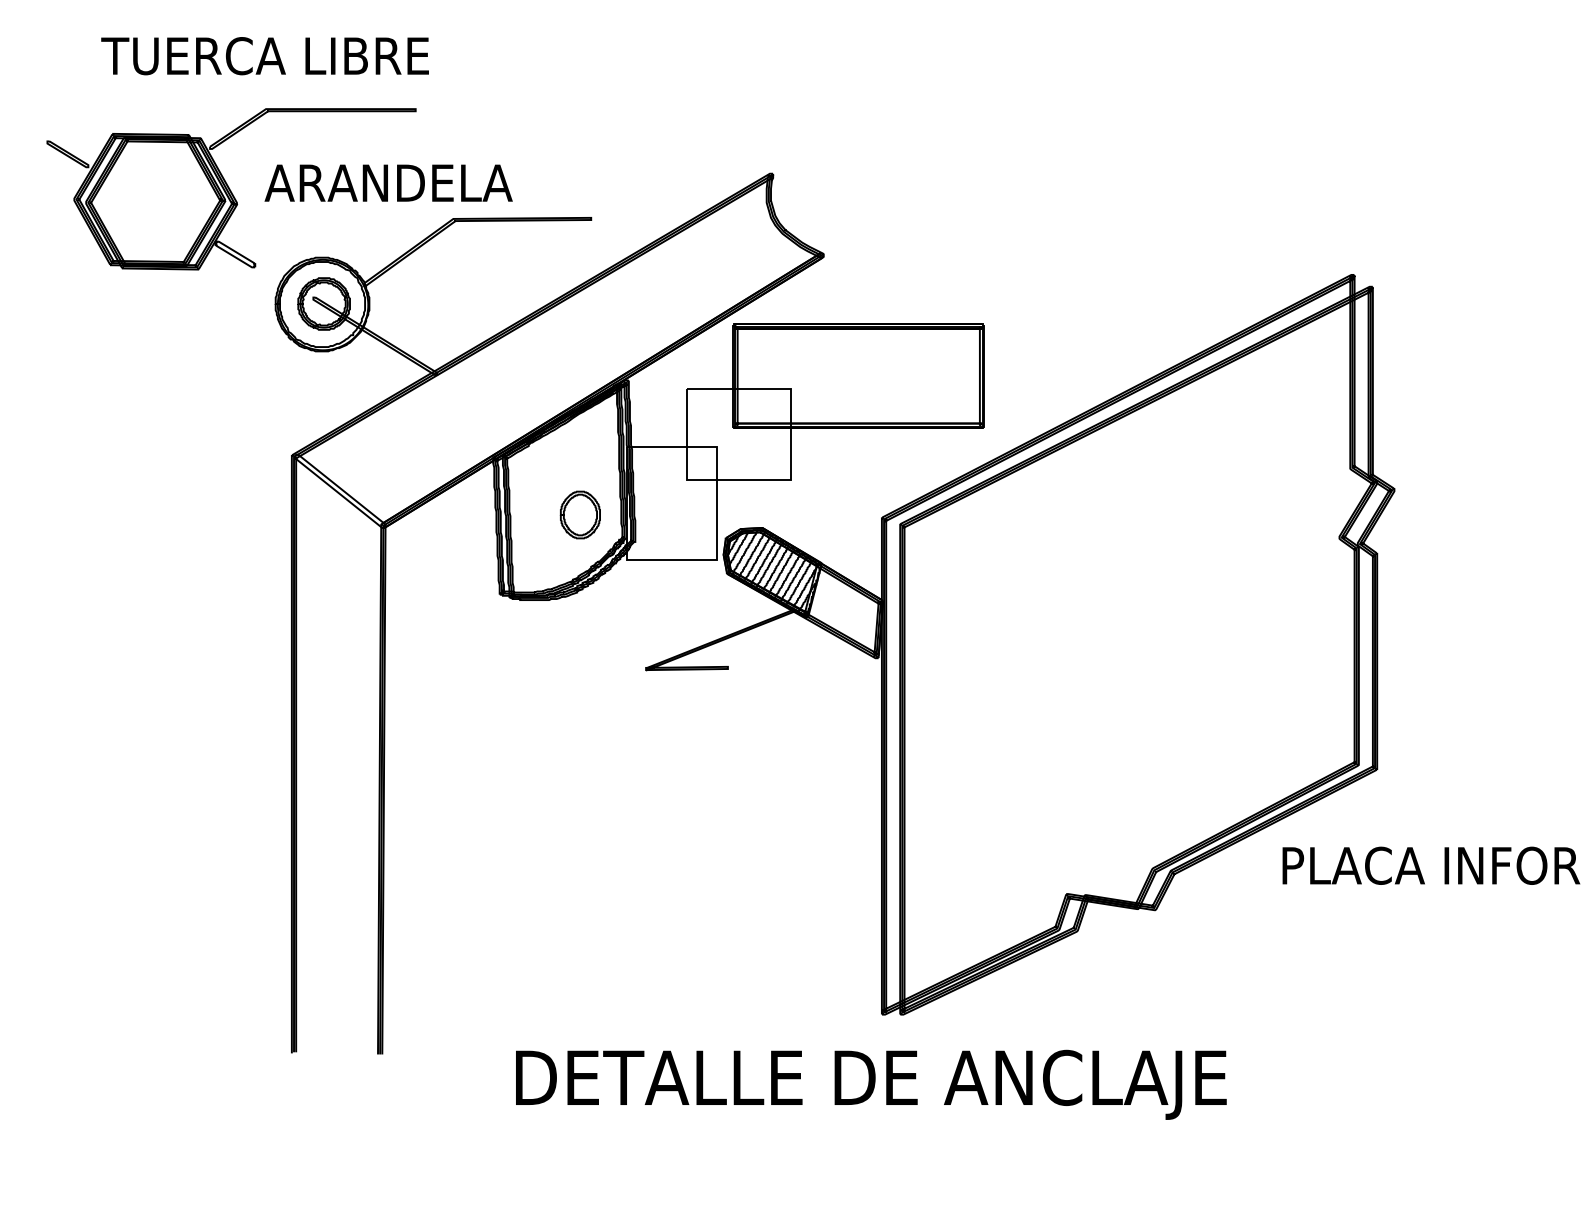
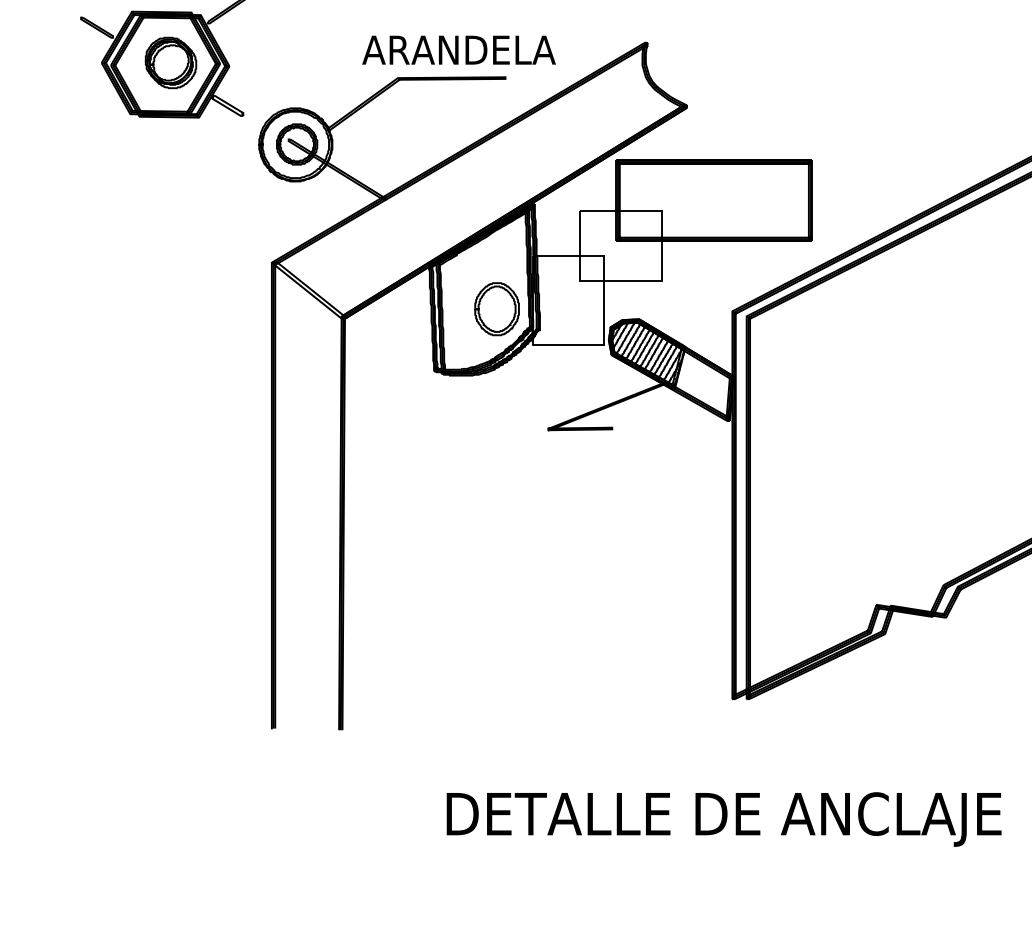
text: (388, 182) -> (458, 49), moved
part: (162, 199) -> (170, 62), added
part: (580, 514) -> (497, 308), size x1.43
text: (871, 1084) -> (724, 819), moved

